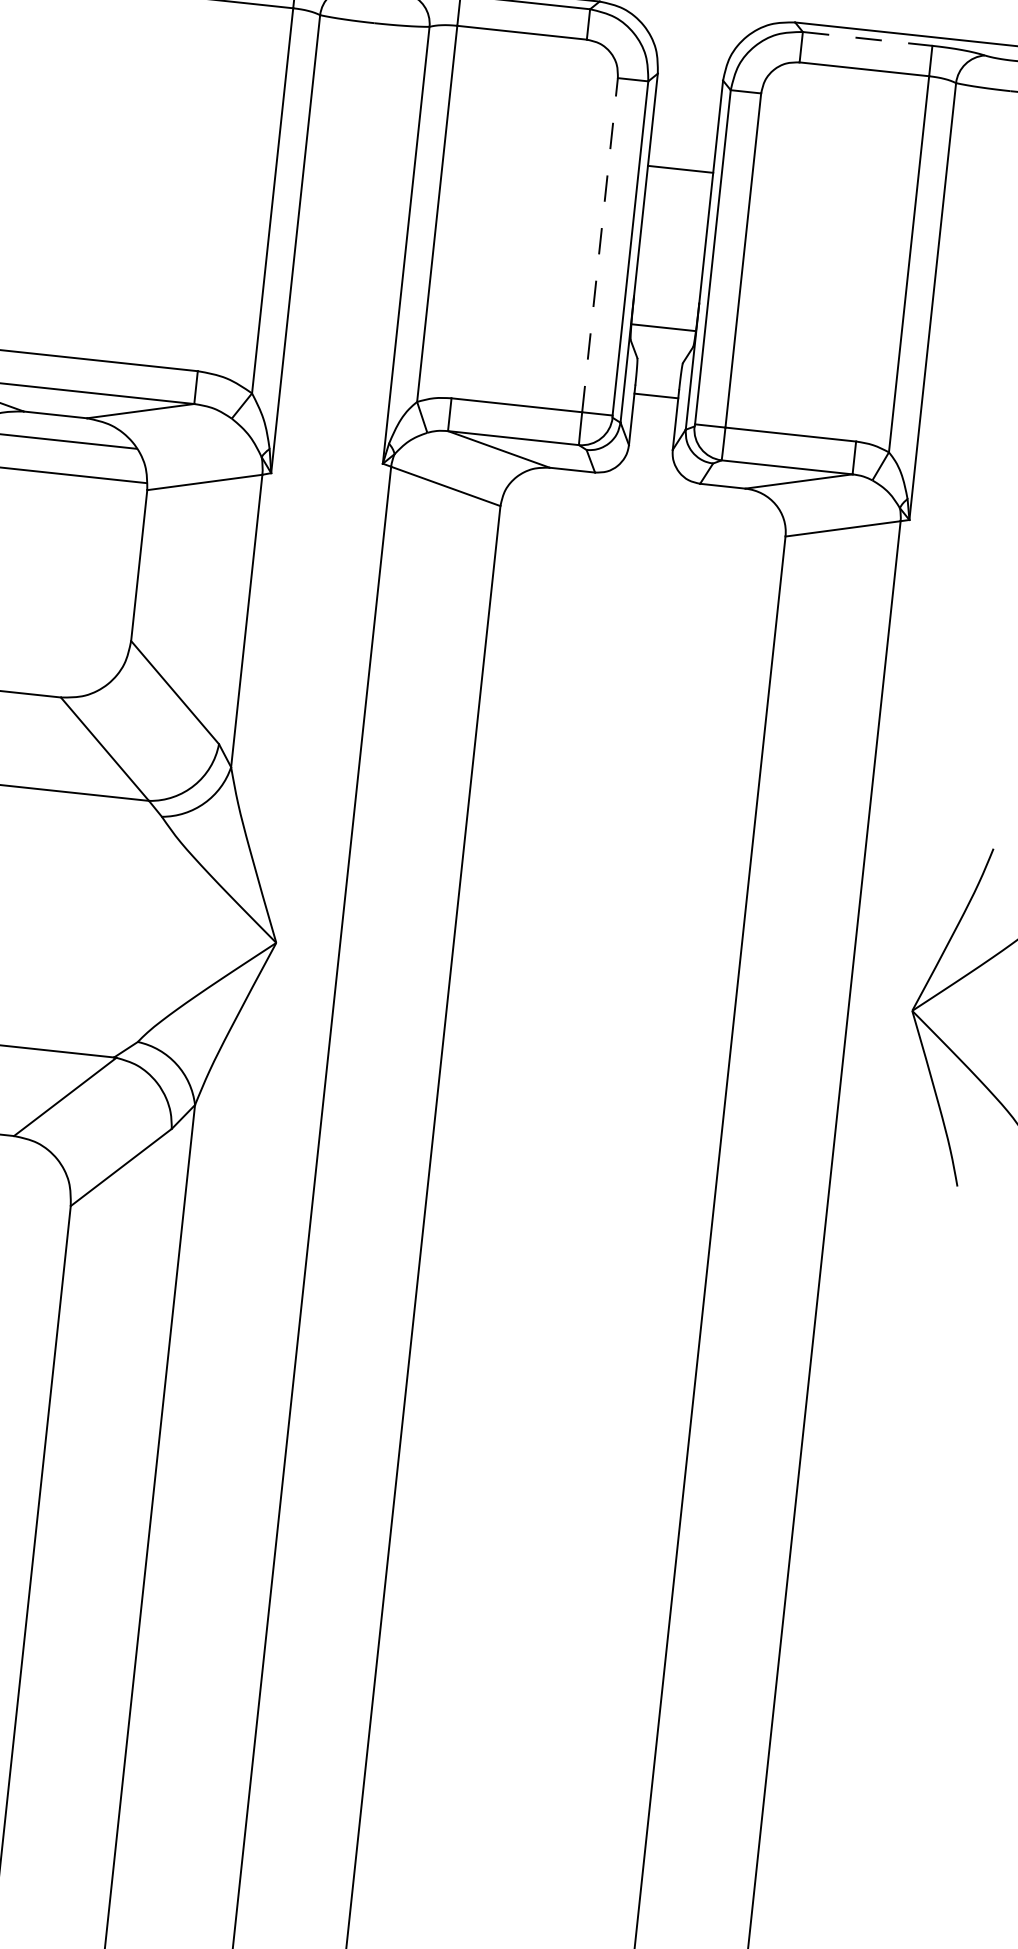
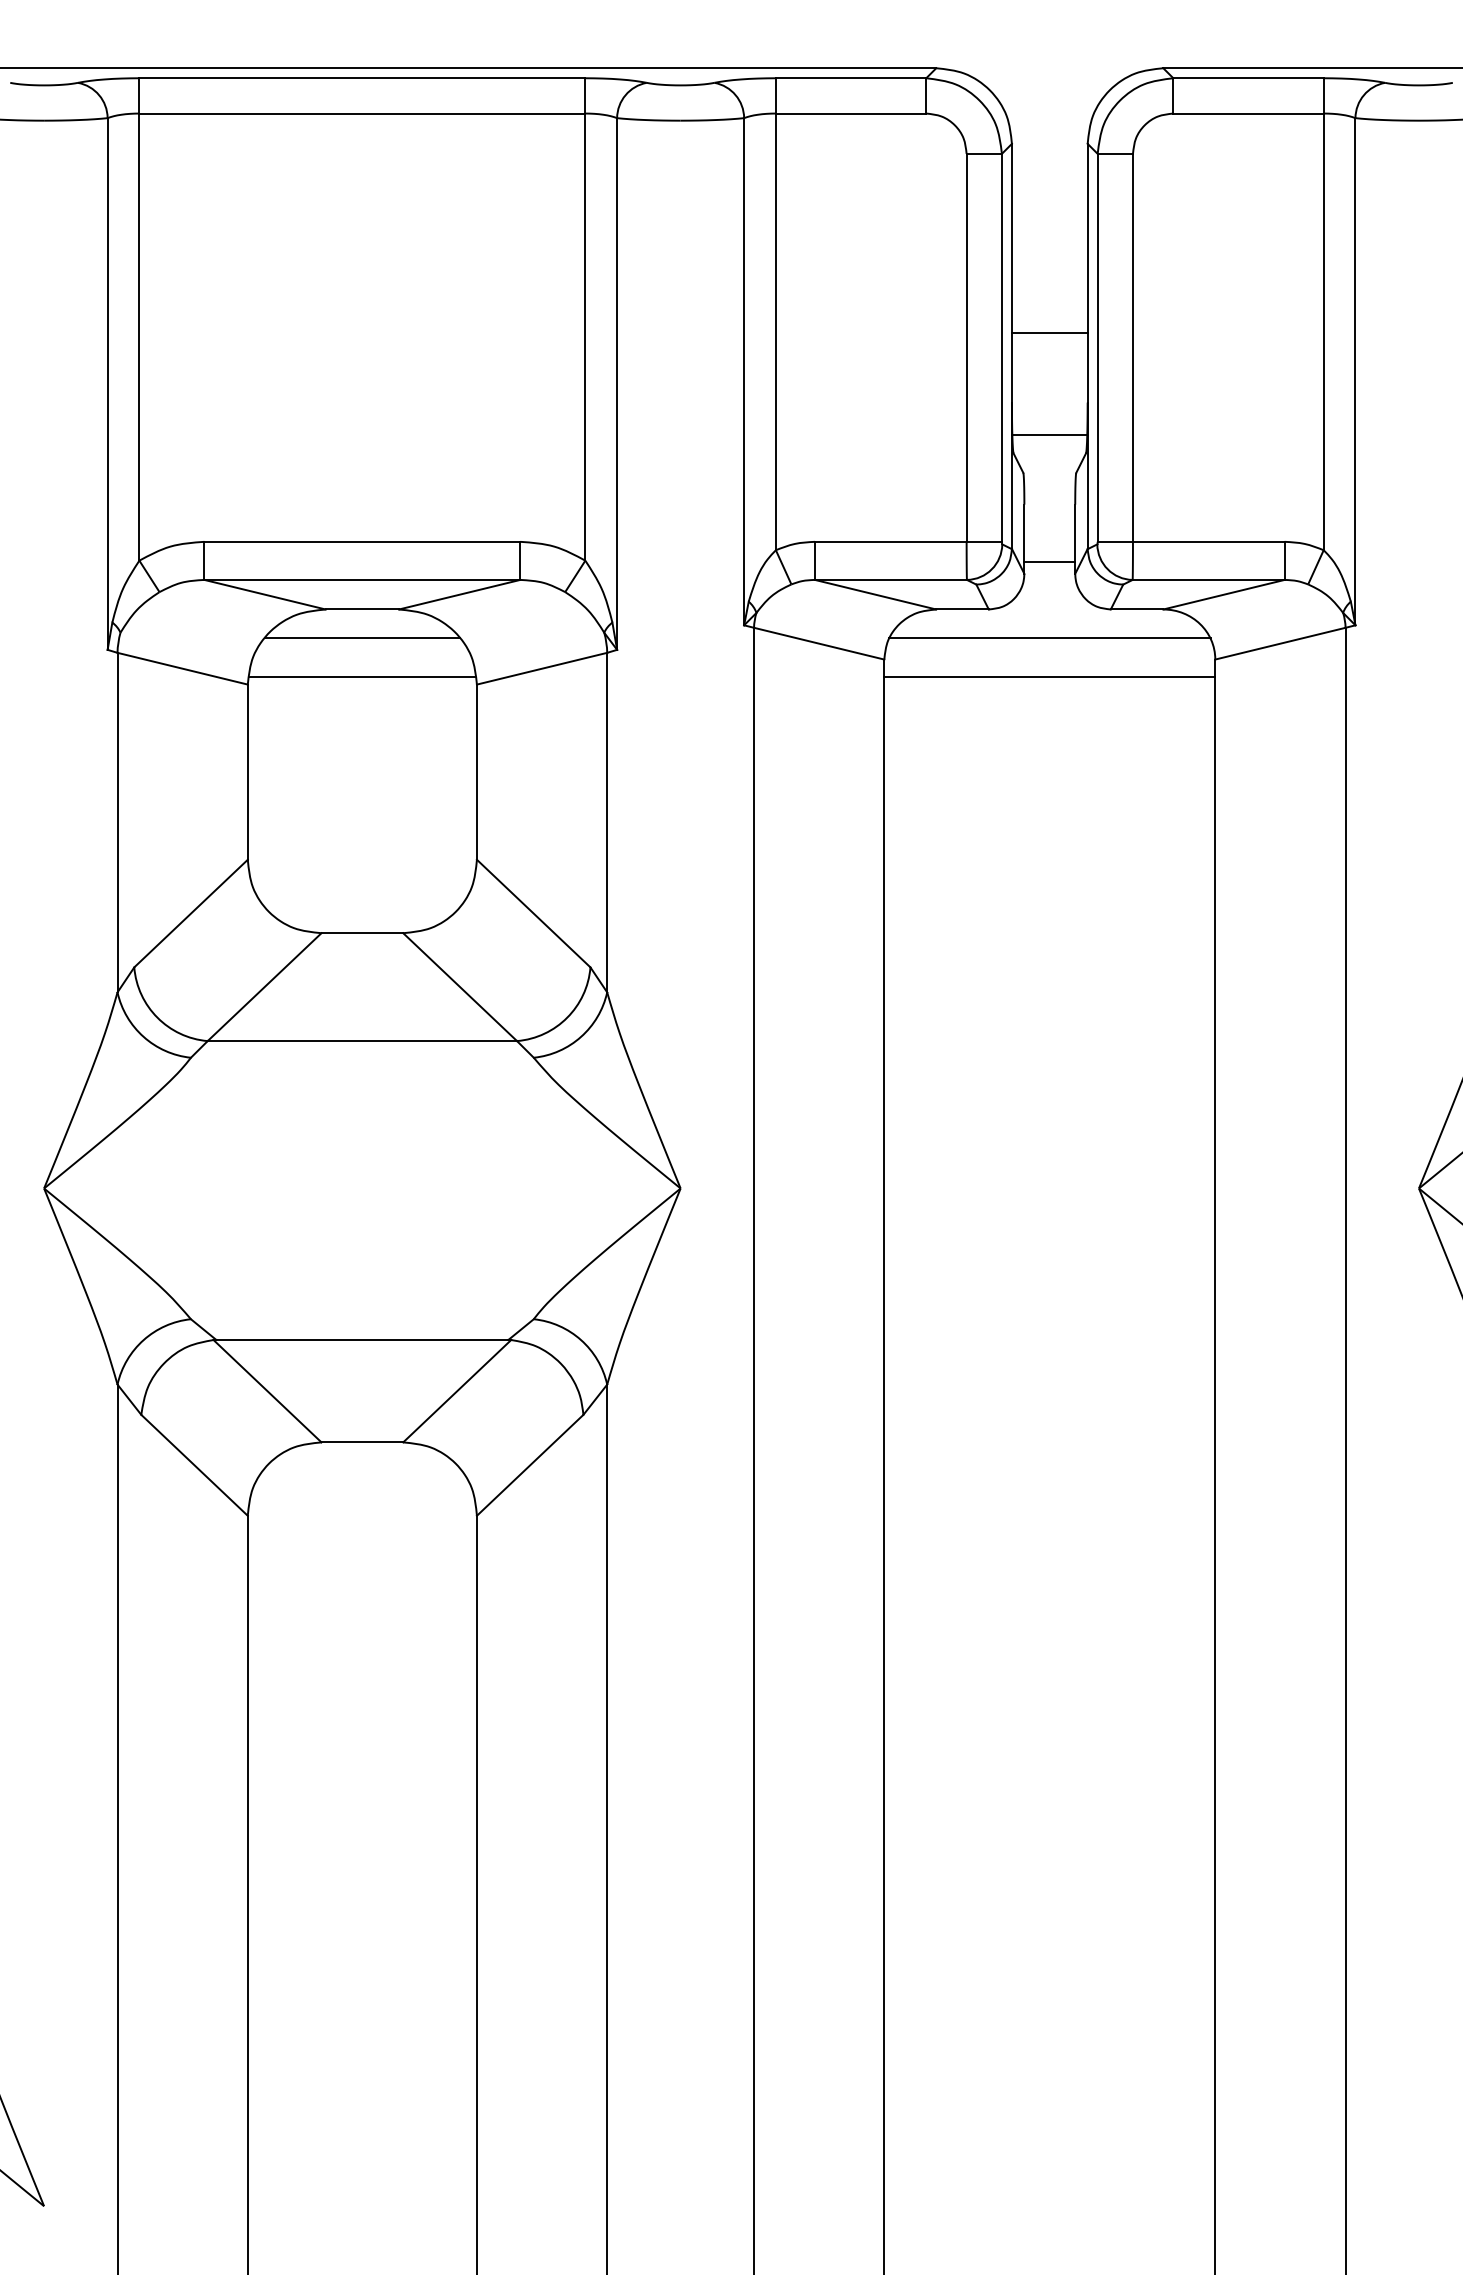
line: (868, 39) -> (1249, 78), dashed -> solid
line: (680, 168) -> (1049, 332), moved
line: (599, 244) -> (966, 347), dashed -> solid
line: (656, 396) -> (1049, 562), moved
line: (644, 503) -> (1049, 638), added
line: (641, 535) -> (1049, 676), added

